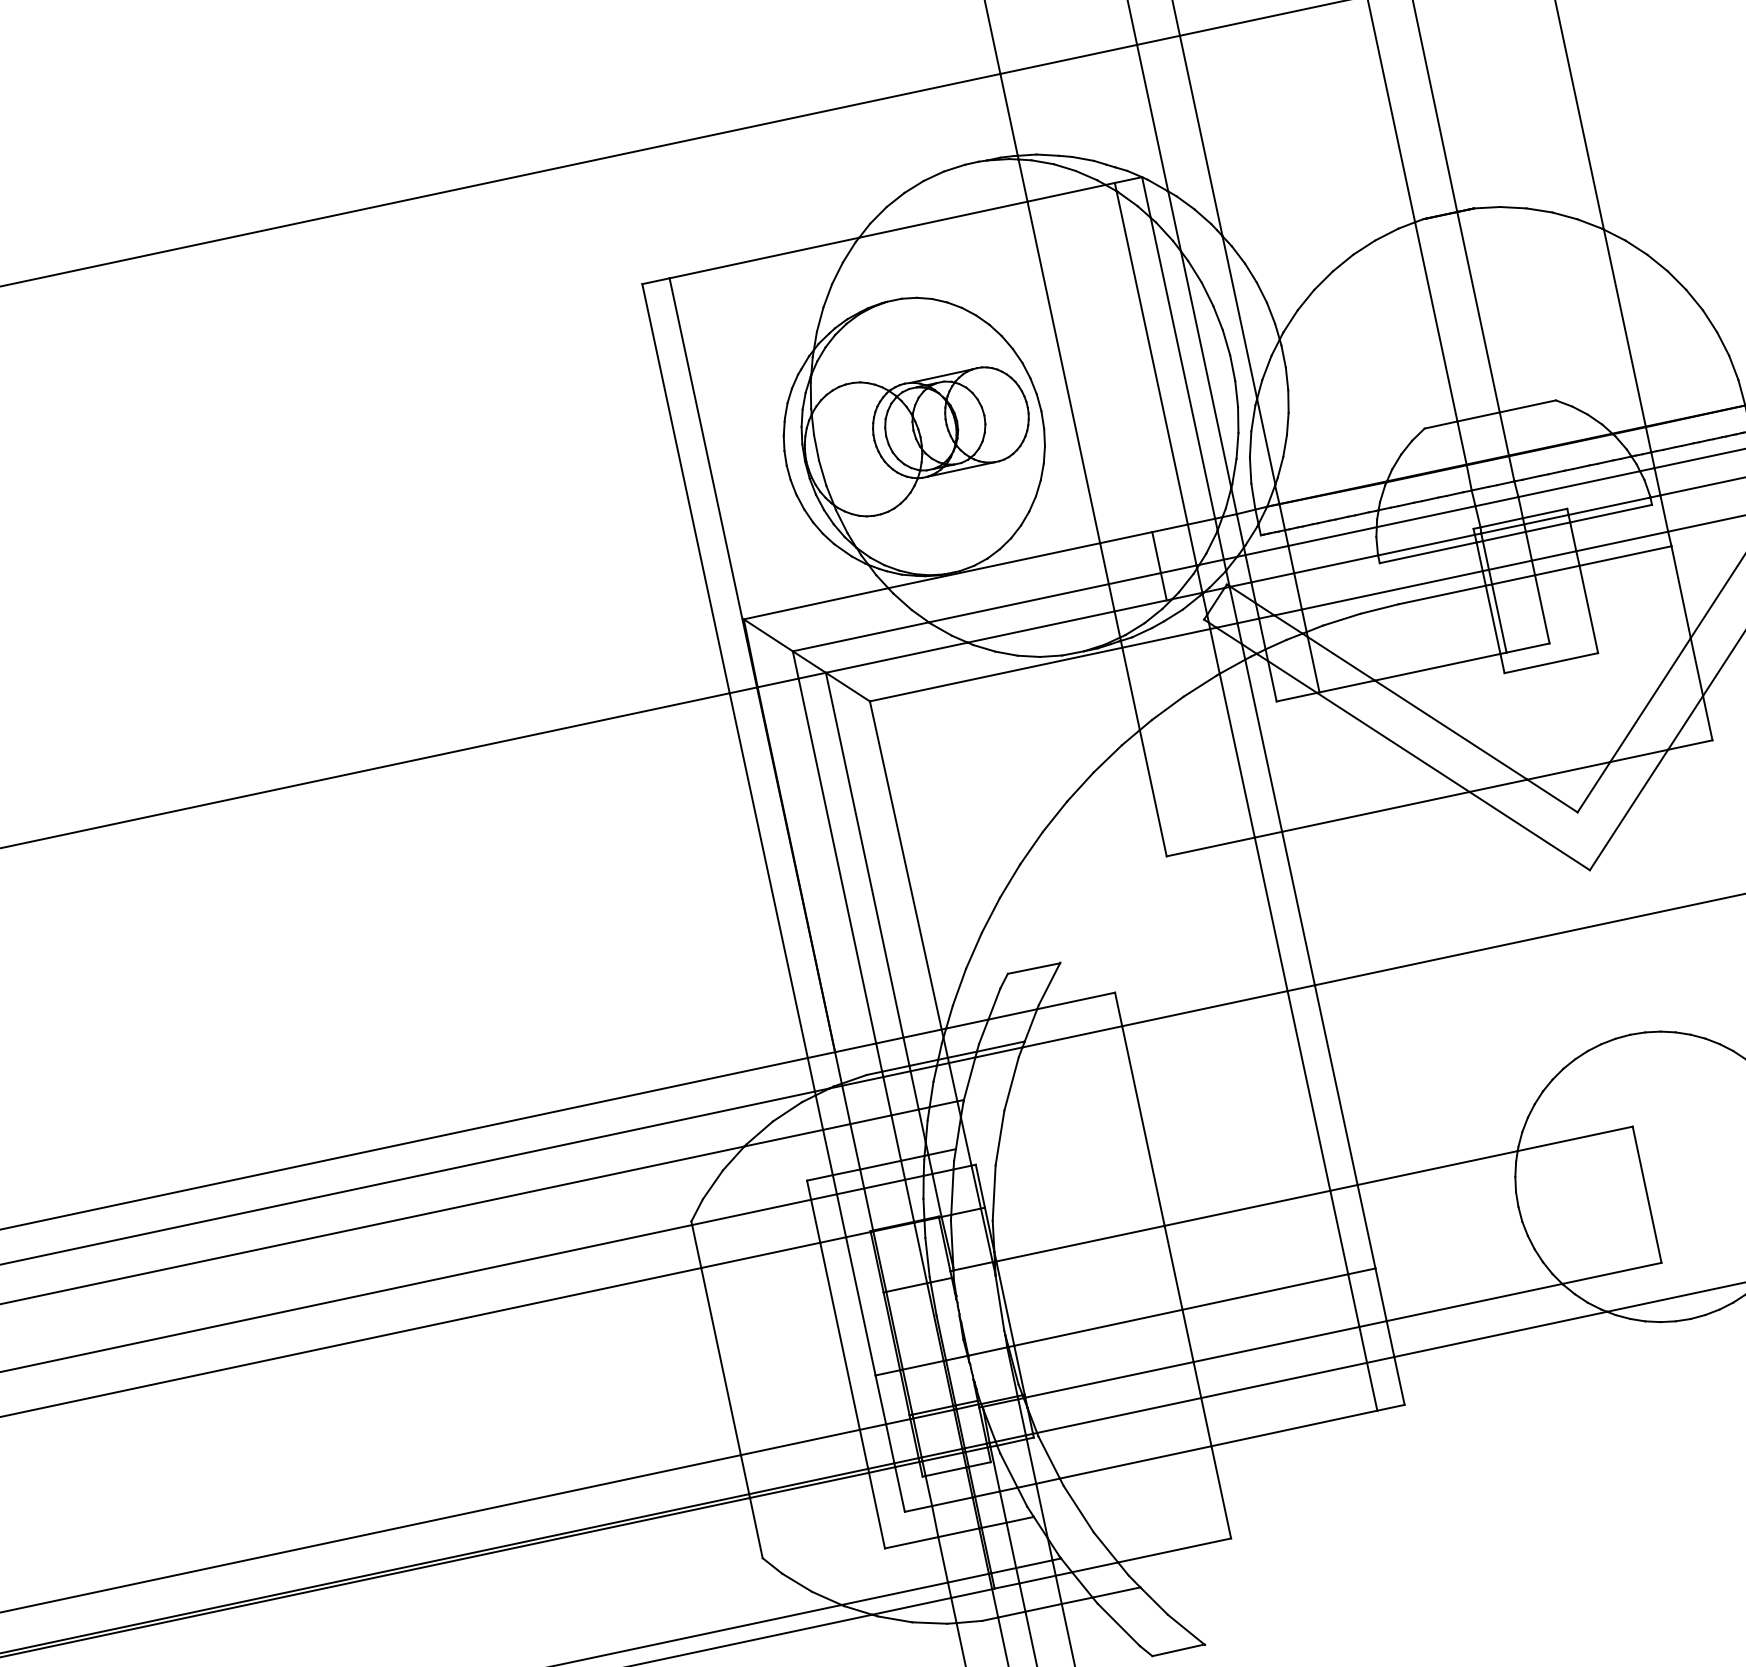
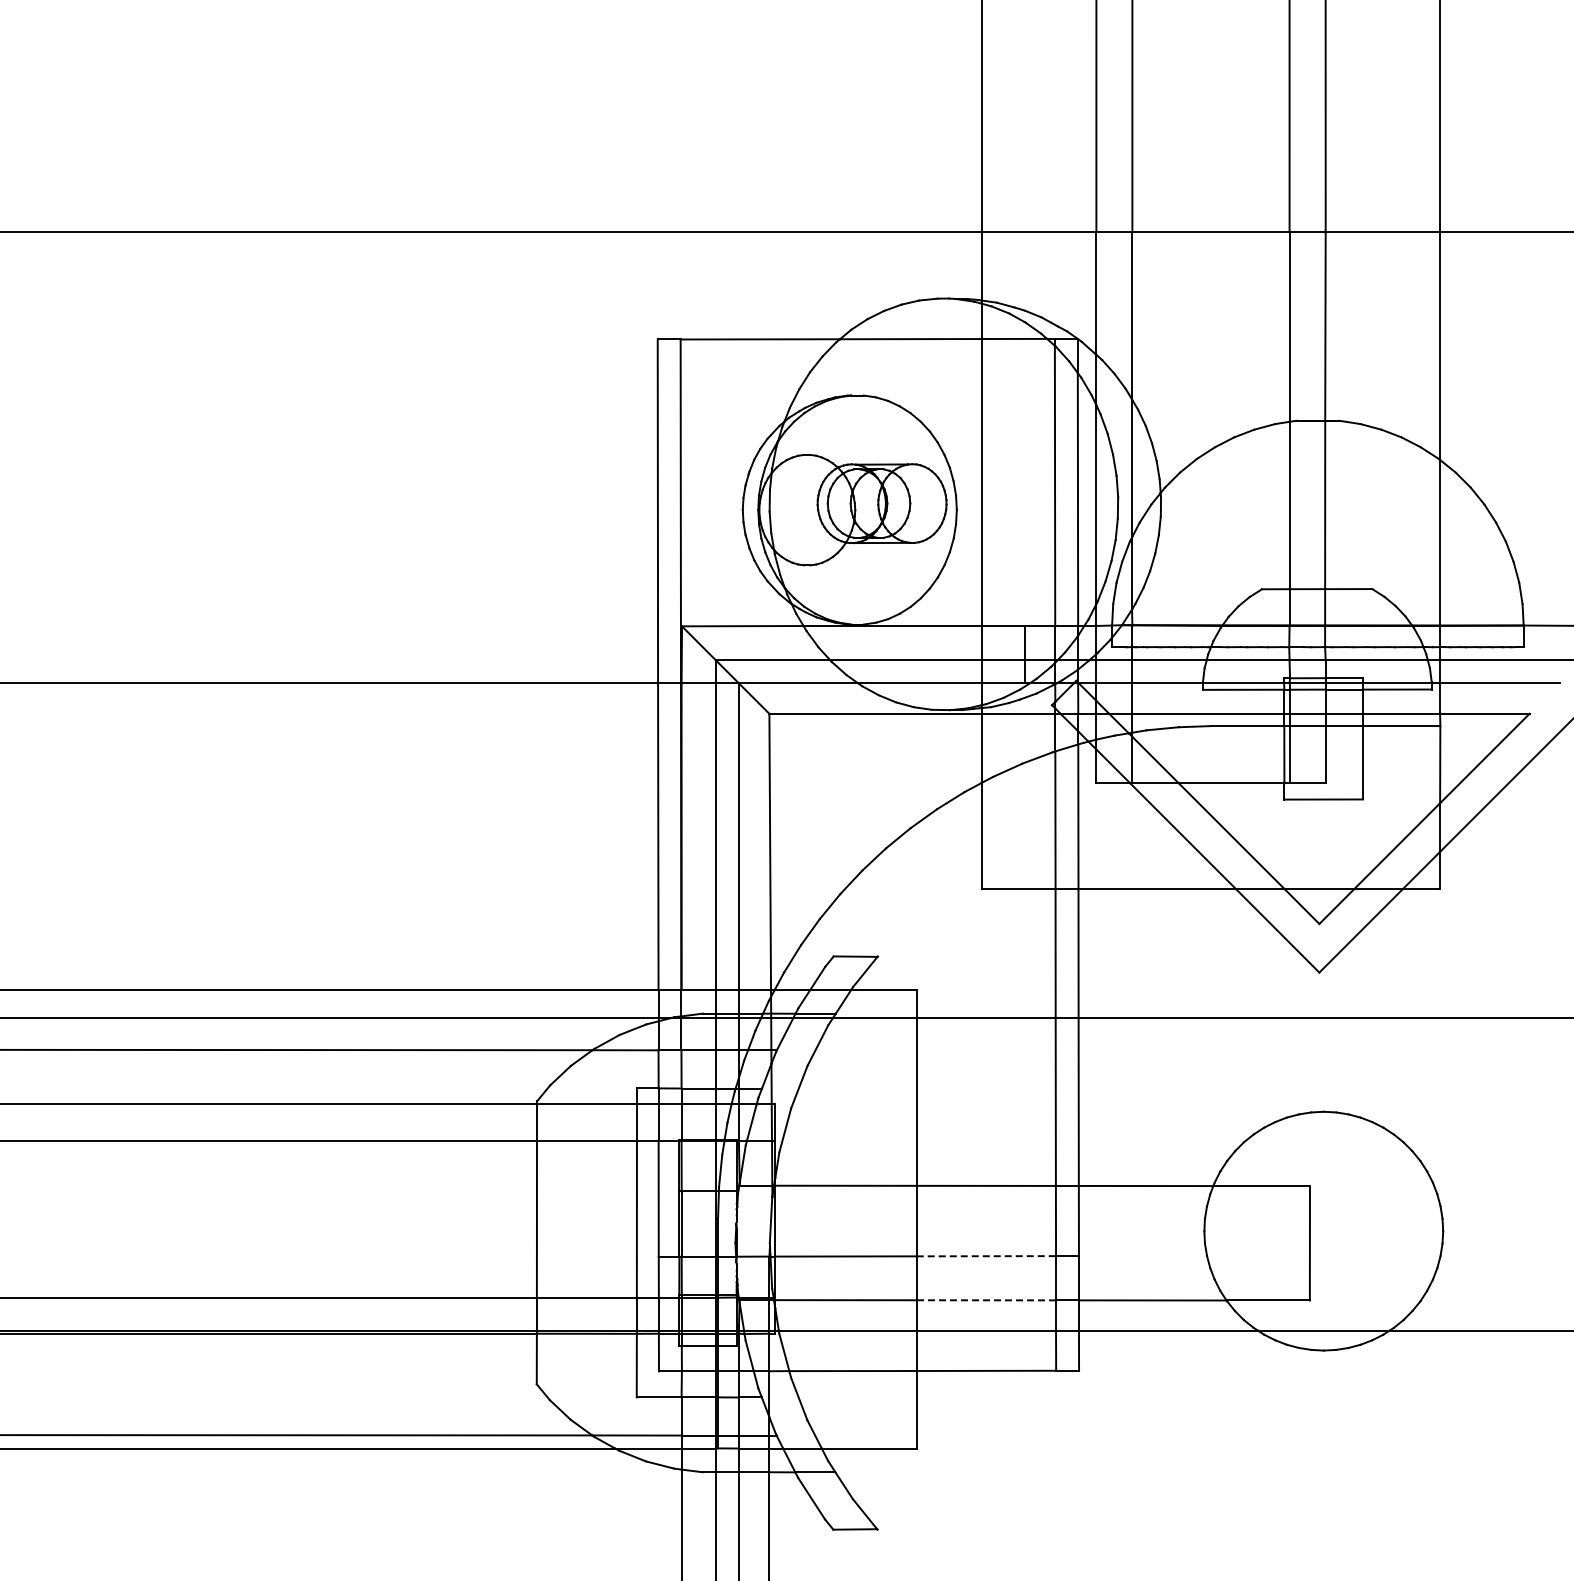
line: (1265, 1292) -> (986, 1256), solid -> dashed
line: (1276, 1344) -> (986, 1300), solid -> dashed

